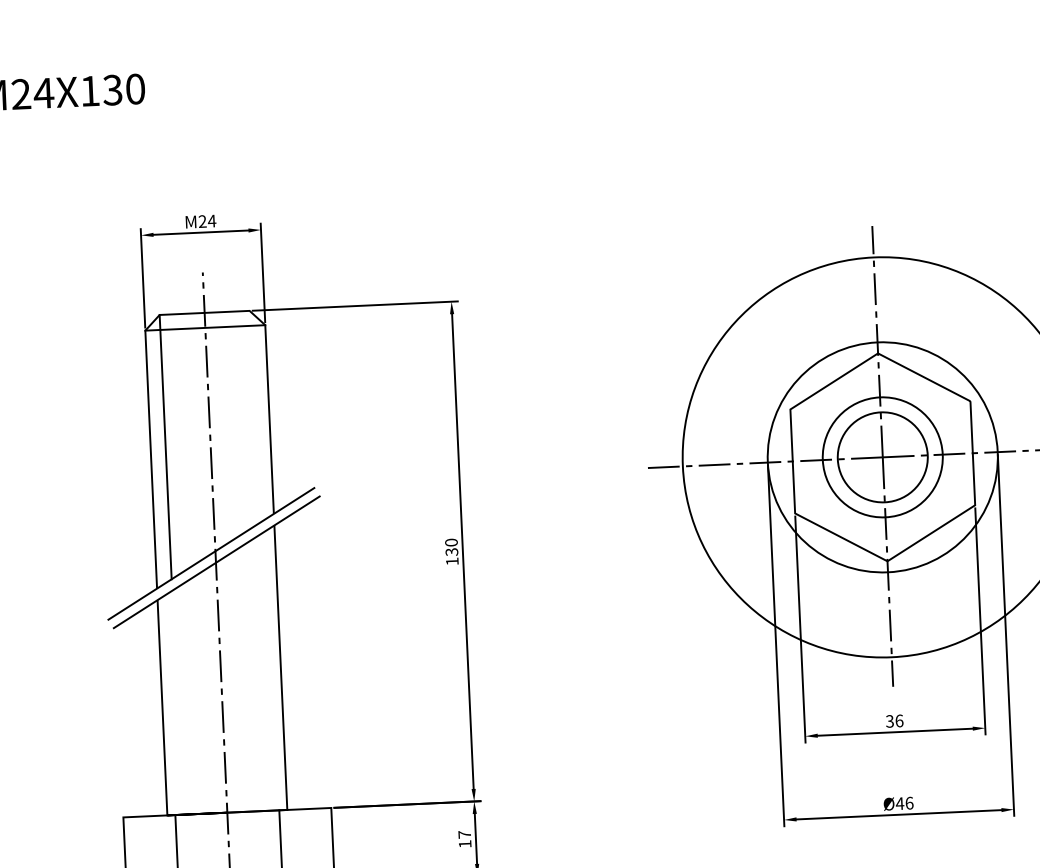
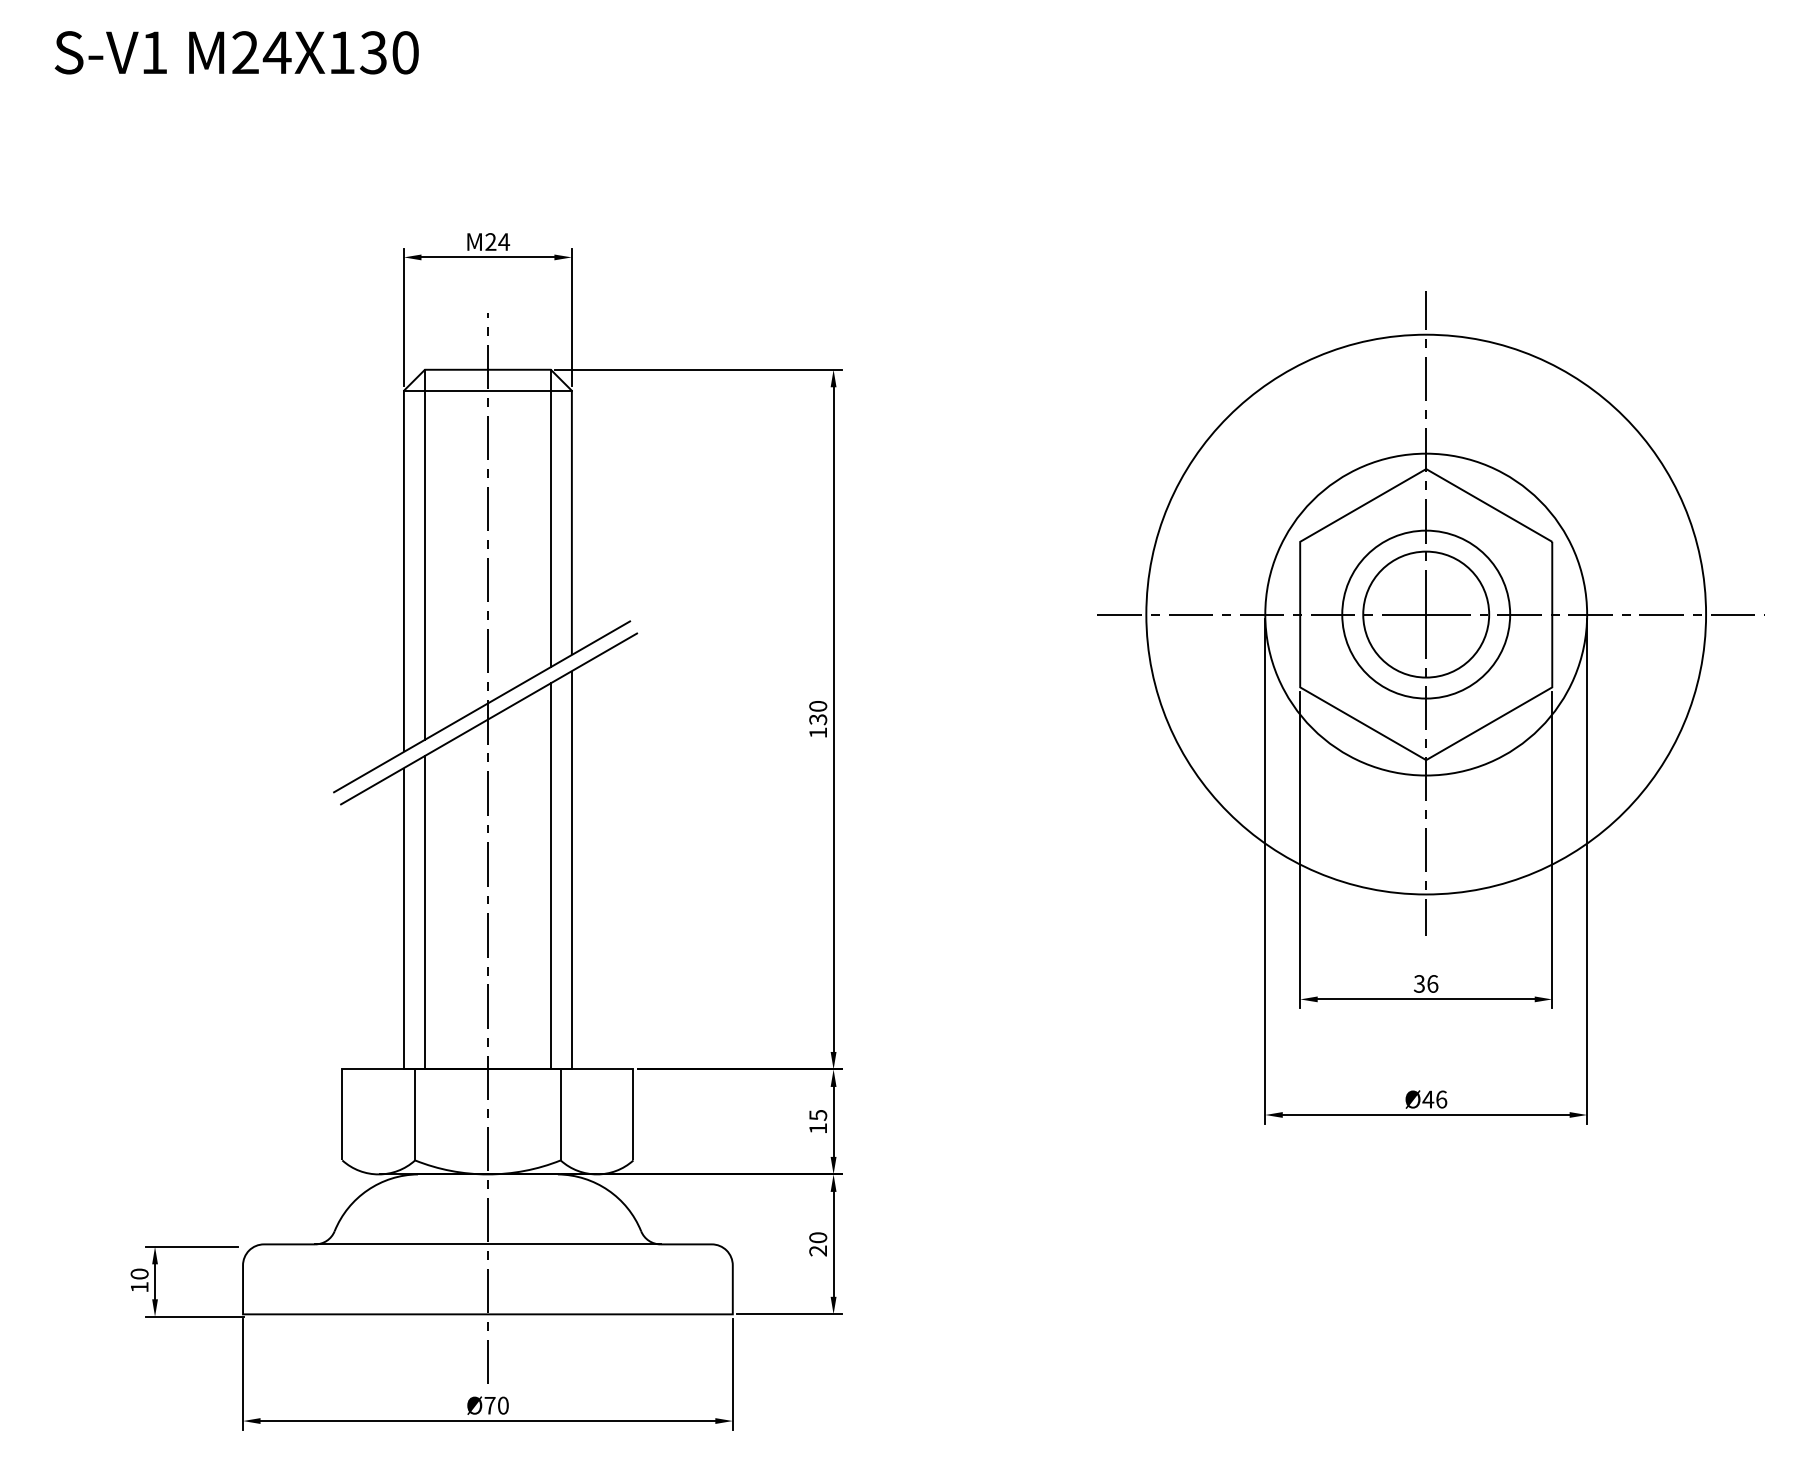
line: (254, 417) -> (550, 518), added
line: (265, 672) -> (550, 876), added
line: (176, 702) -> (424, 912), added
text: (464, 834) -> (818, 1114), 17 -> 15

